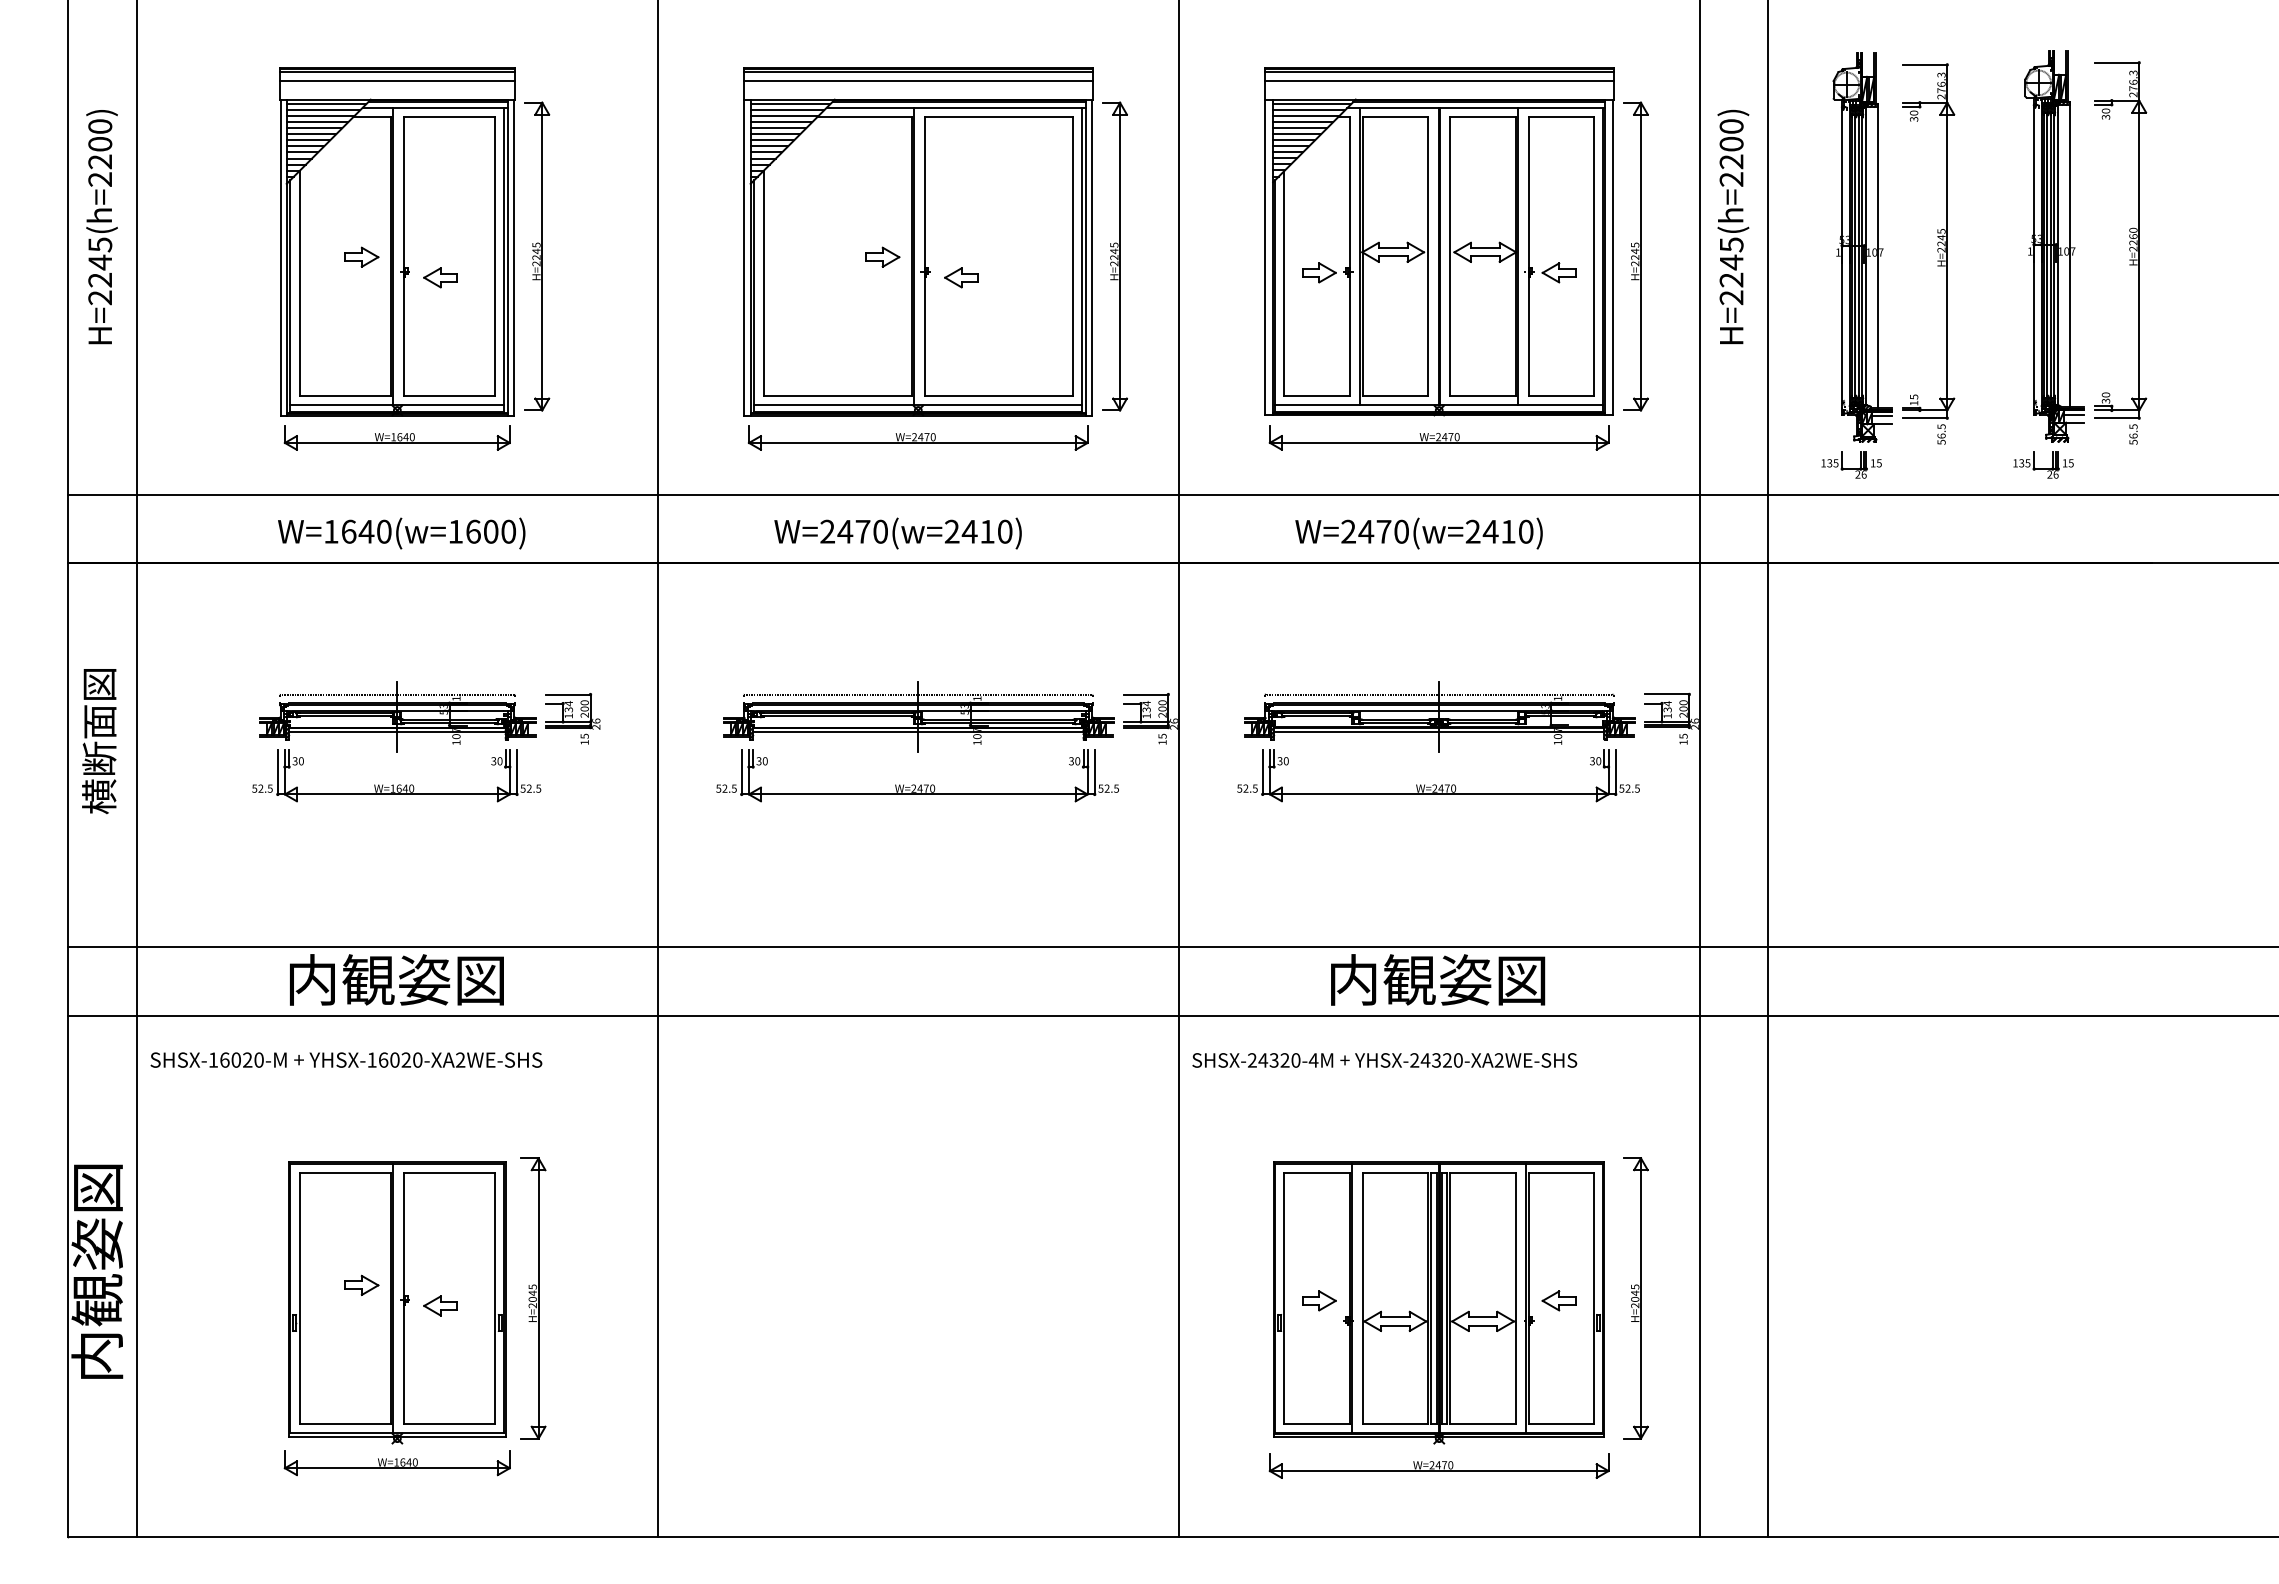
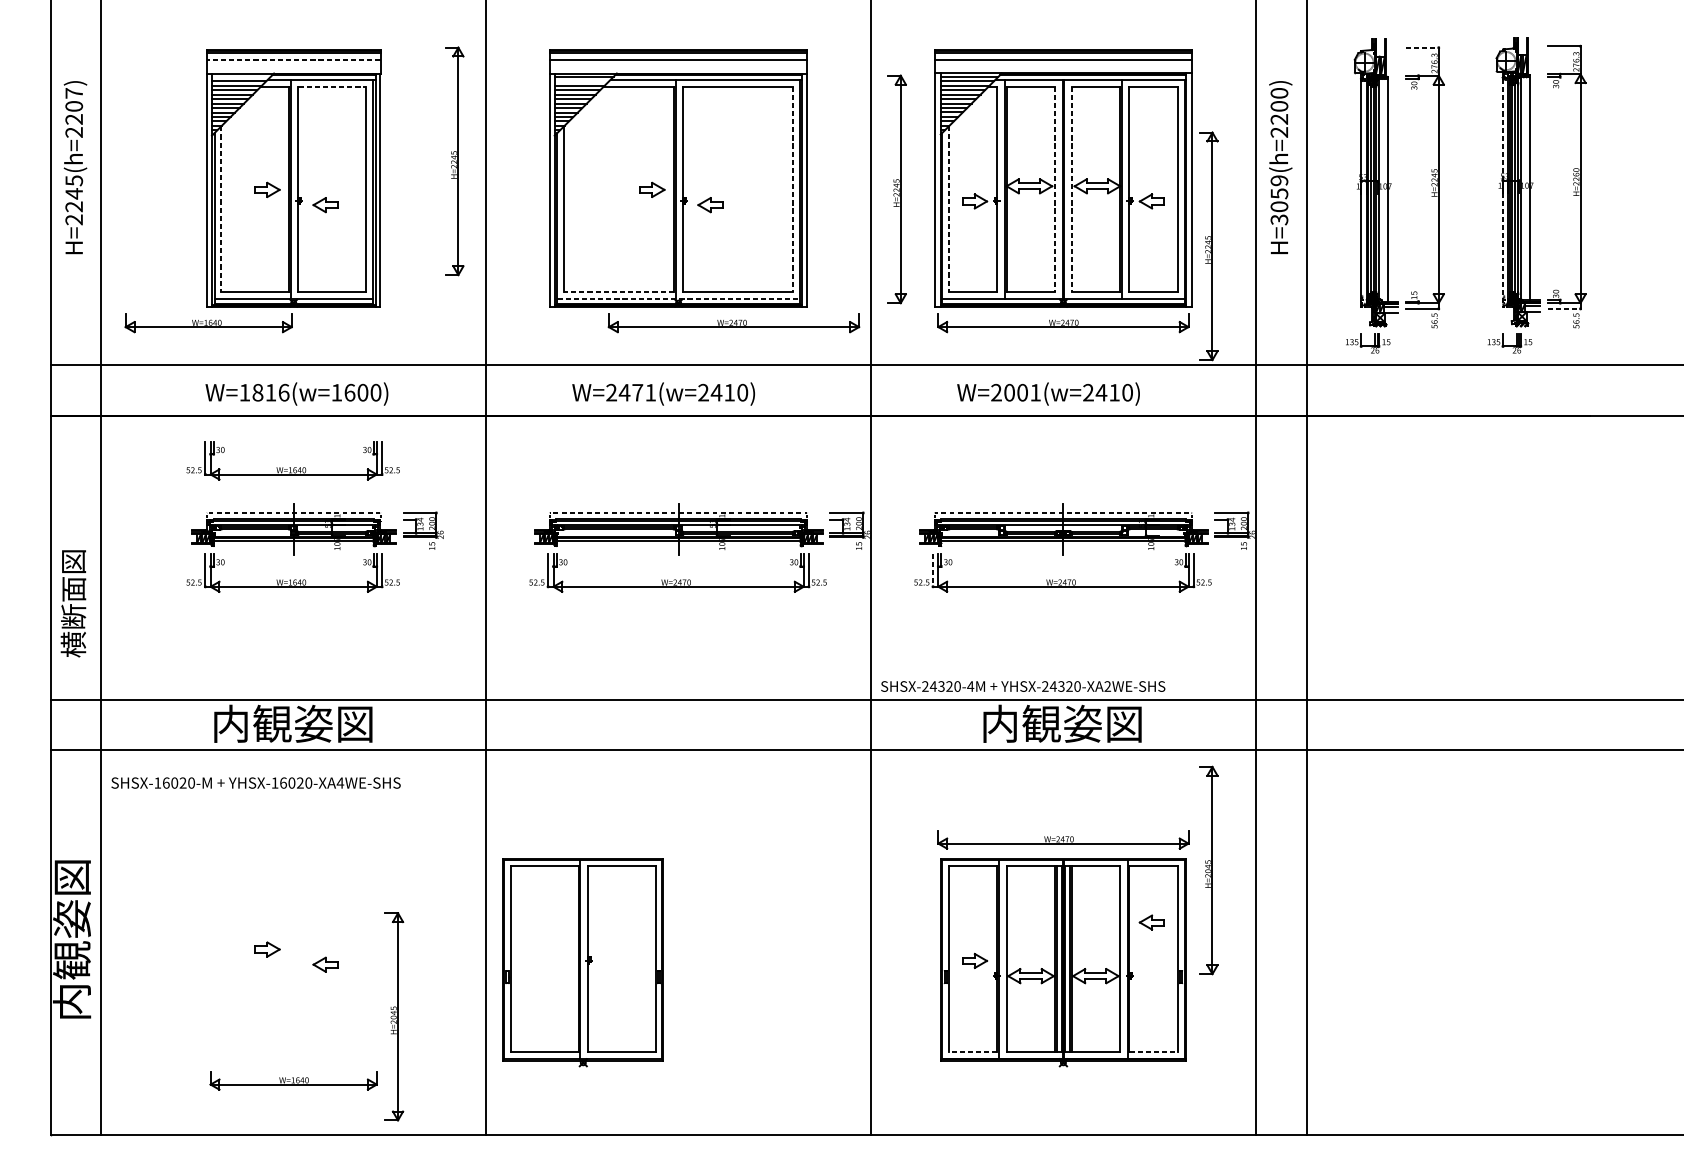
line: (1925, 64) -> (1422, 47), solid -> dashed
line: (396, 81) -> (293, 60), solid -> dashed
line: (326, 104) -> (241, 77), removed
line: (787, 110) -> (581, 81), removed
line: (449, 117) -> (332, 86), solid -> dashed
text: (100, 126) -> (74, 93), H=2245(h=2200) -> H=2245(h=2207)
part: (537, 256) -> (454, 161), moved
part: (1114, 256) -> (896, 189), moved
part: (1635, 256) -> (1208, 246), moved
line: (1073, 257) -> (793, 190), solid -> dashed
line: (1428, 257) -> (1055, 190), solid -> dashed
line: (1450, 257) -> (1071, 190), solid -> dashed
line: (2034, 261) -> (1503, 193), solid -> dashed
text: (1731, 271) -> (1279, 200), H=2245(h=2200) -> H=3059(h=2200)
line: (299, 283) -> (221, 209), solid -> dashed
line: (1284, 283) -> (949, 209), solid -> dashed
line: (837, 395) -> (618, 292), solid -> dashed
line: (918, 405) -> (678, 299), solid -> dashed
line: (2117, 418) -> (1564, 309), solid -> dashed
part: (396, 437) -> (208, 323), moved
part: (918, 437) -> (734, 323), moved
text: (366, 531) -> (270, 392), W=1640(w=1600) -> W=1816(w=1600)
text: (880, 531) -> (650, 392), W=2470(w=2410) -> W=2471(w=2410)
text: (1383, 531) -> (1022, 392), W=2470(w=2410) -> W=2001(w=2410)
part: (398, 632) -> (294, 467), added
text: (99, 741) -> (73, 603), moved
line: (1262, 772) -> (932, 570), solid -> dashed
text: (460, 1059) -> (340, 782), YHSX-16020-XA2WE-SHS -> YHSX-16020-XA4WE-SHS
text: (1384, 1060) -> (1023, 686), moved
part: (533, 1298) -> (394, 1016), moved
part: (1635, 1298) -> (1208, 870), moved
part: (1558, 1300) -> (1151, 922), moved
part: (397, 1302) -> (583, 962), moved
line: (1317, 1423) -> (973, 1051), solid -> dashed
line: (1561, 1423) -> (1153, 1051), solid -> dashed
part: (1438, 1465) -> (1062, 839), moved

